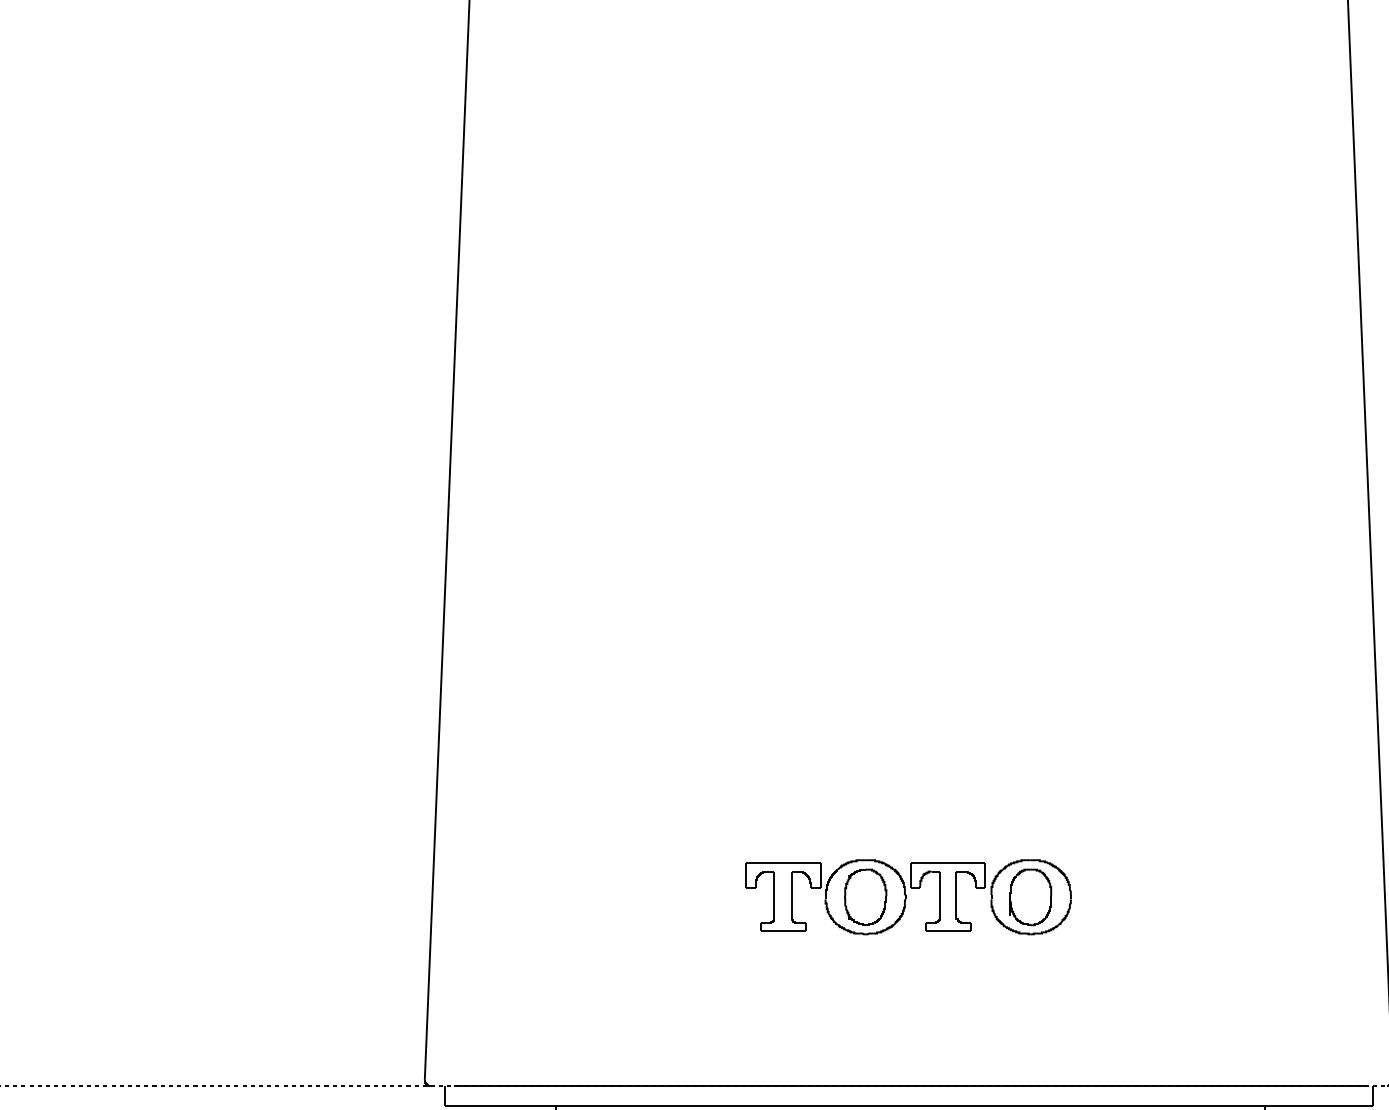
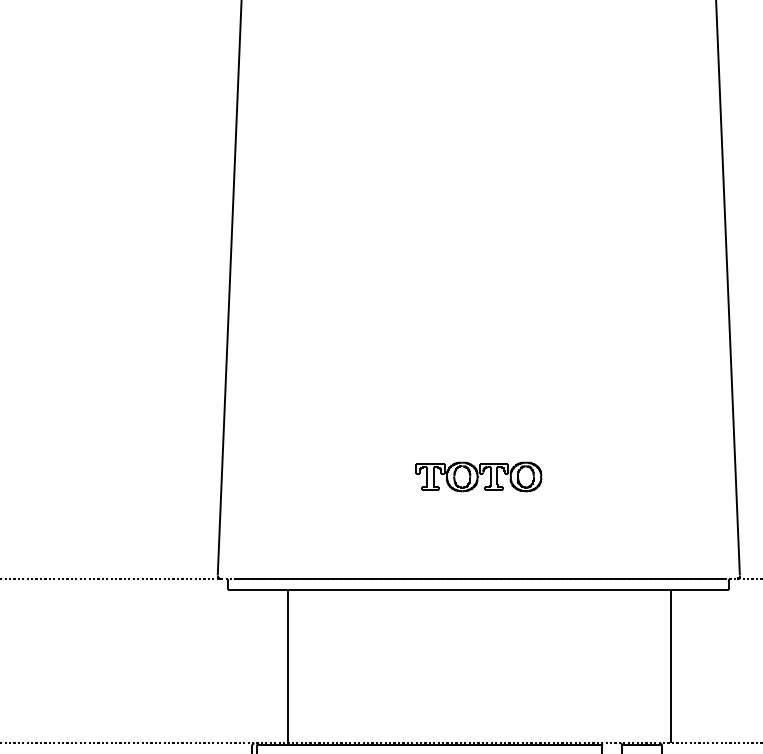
part: (908, 896) -> (478, 476), size x0.71

